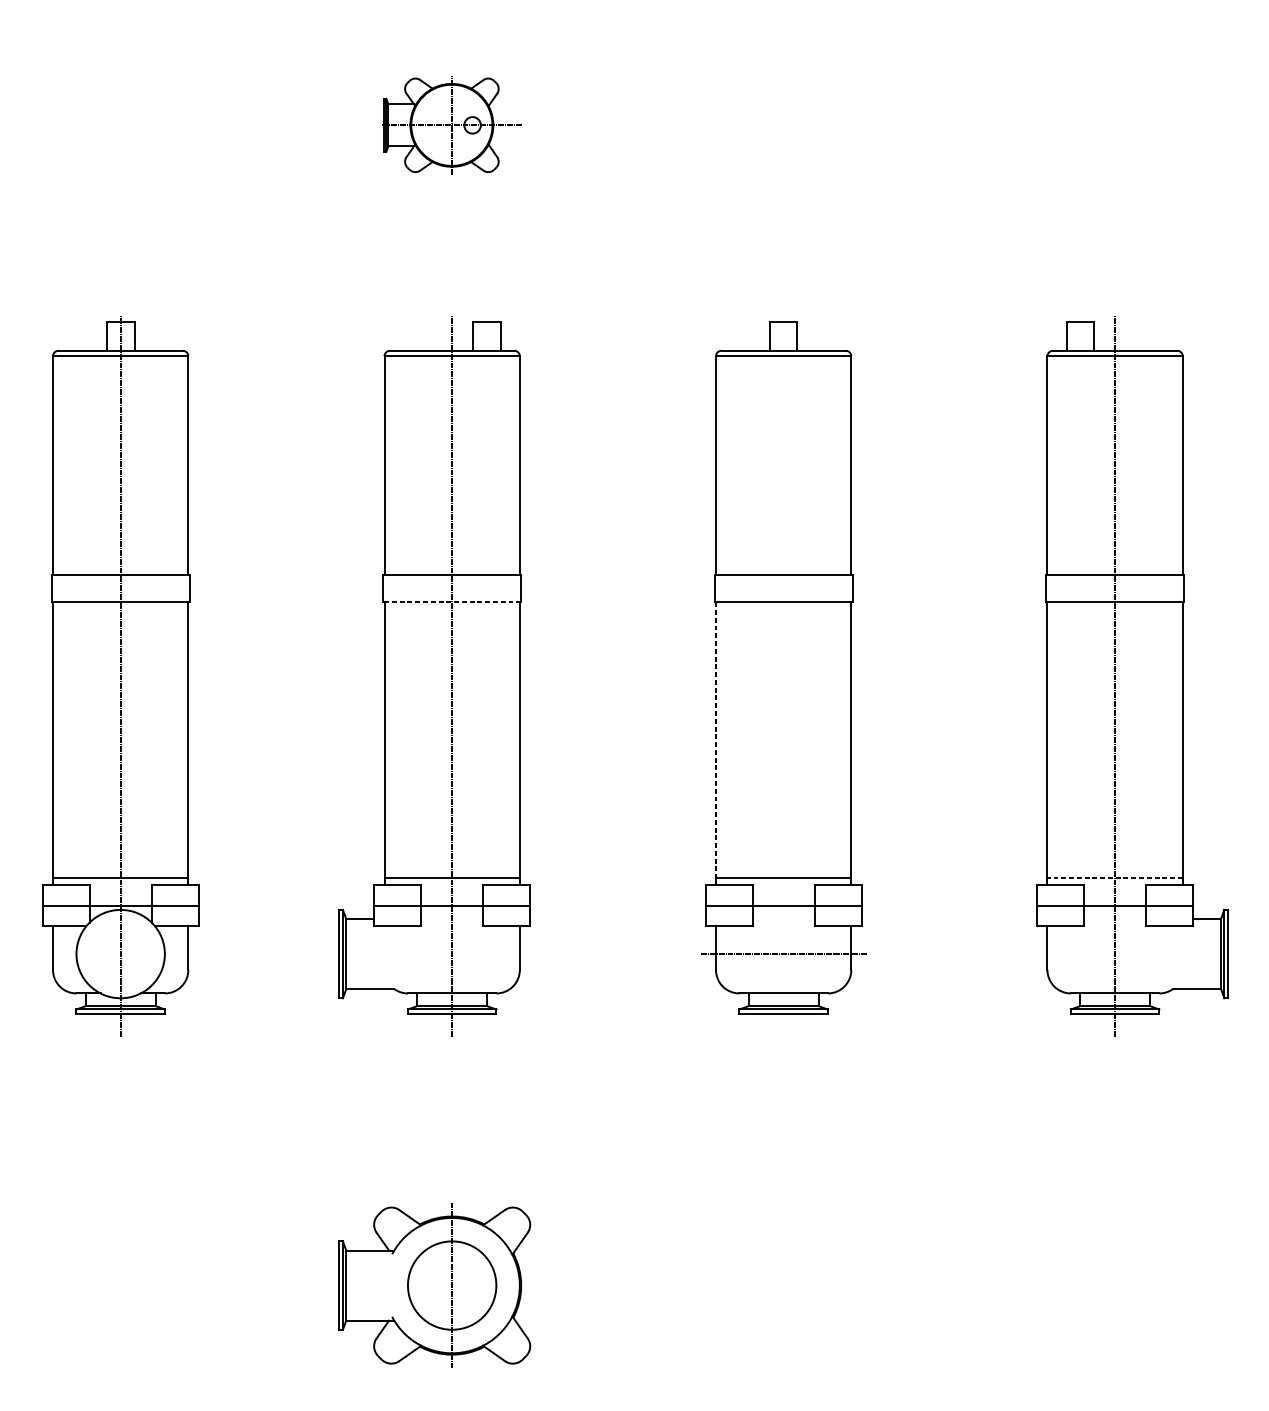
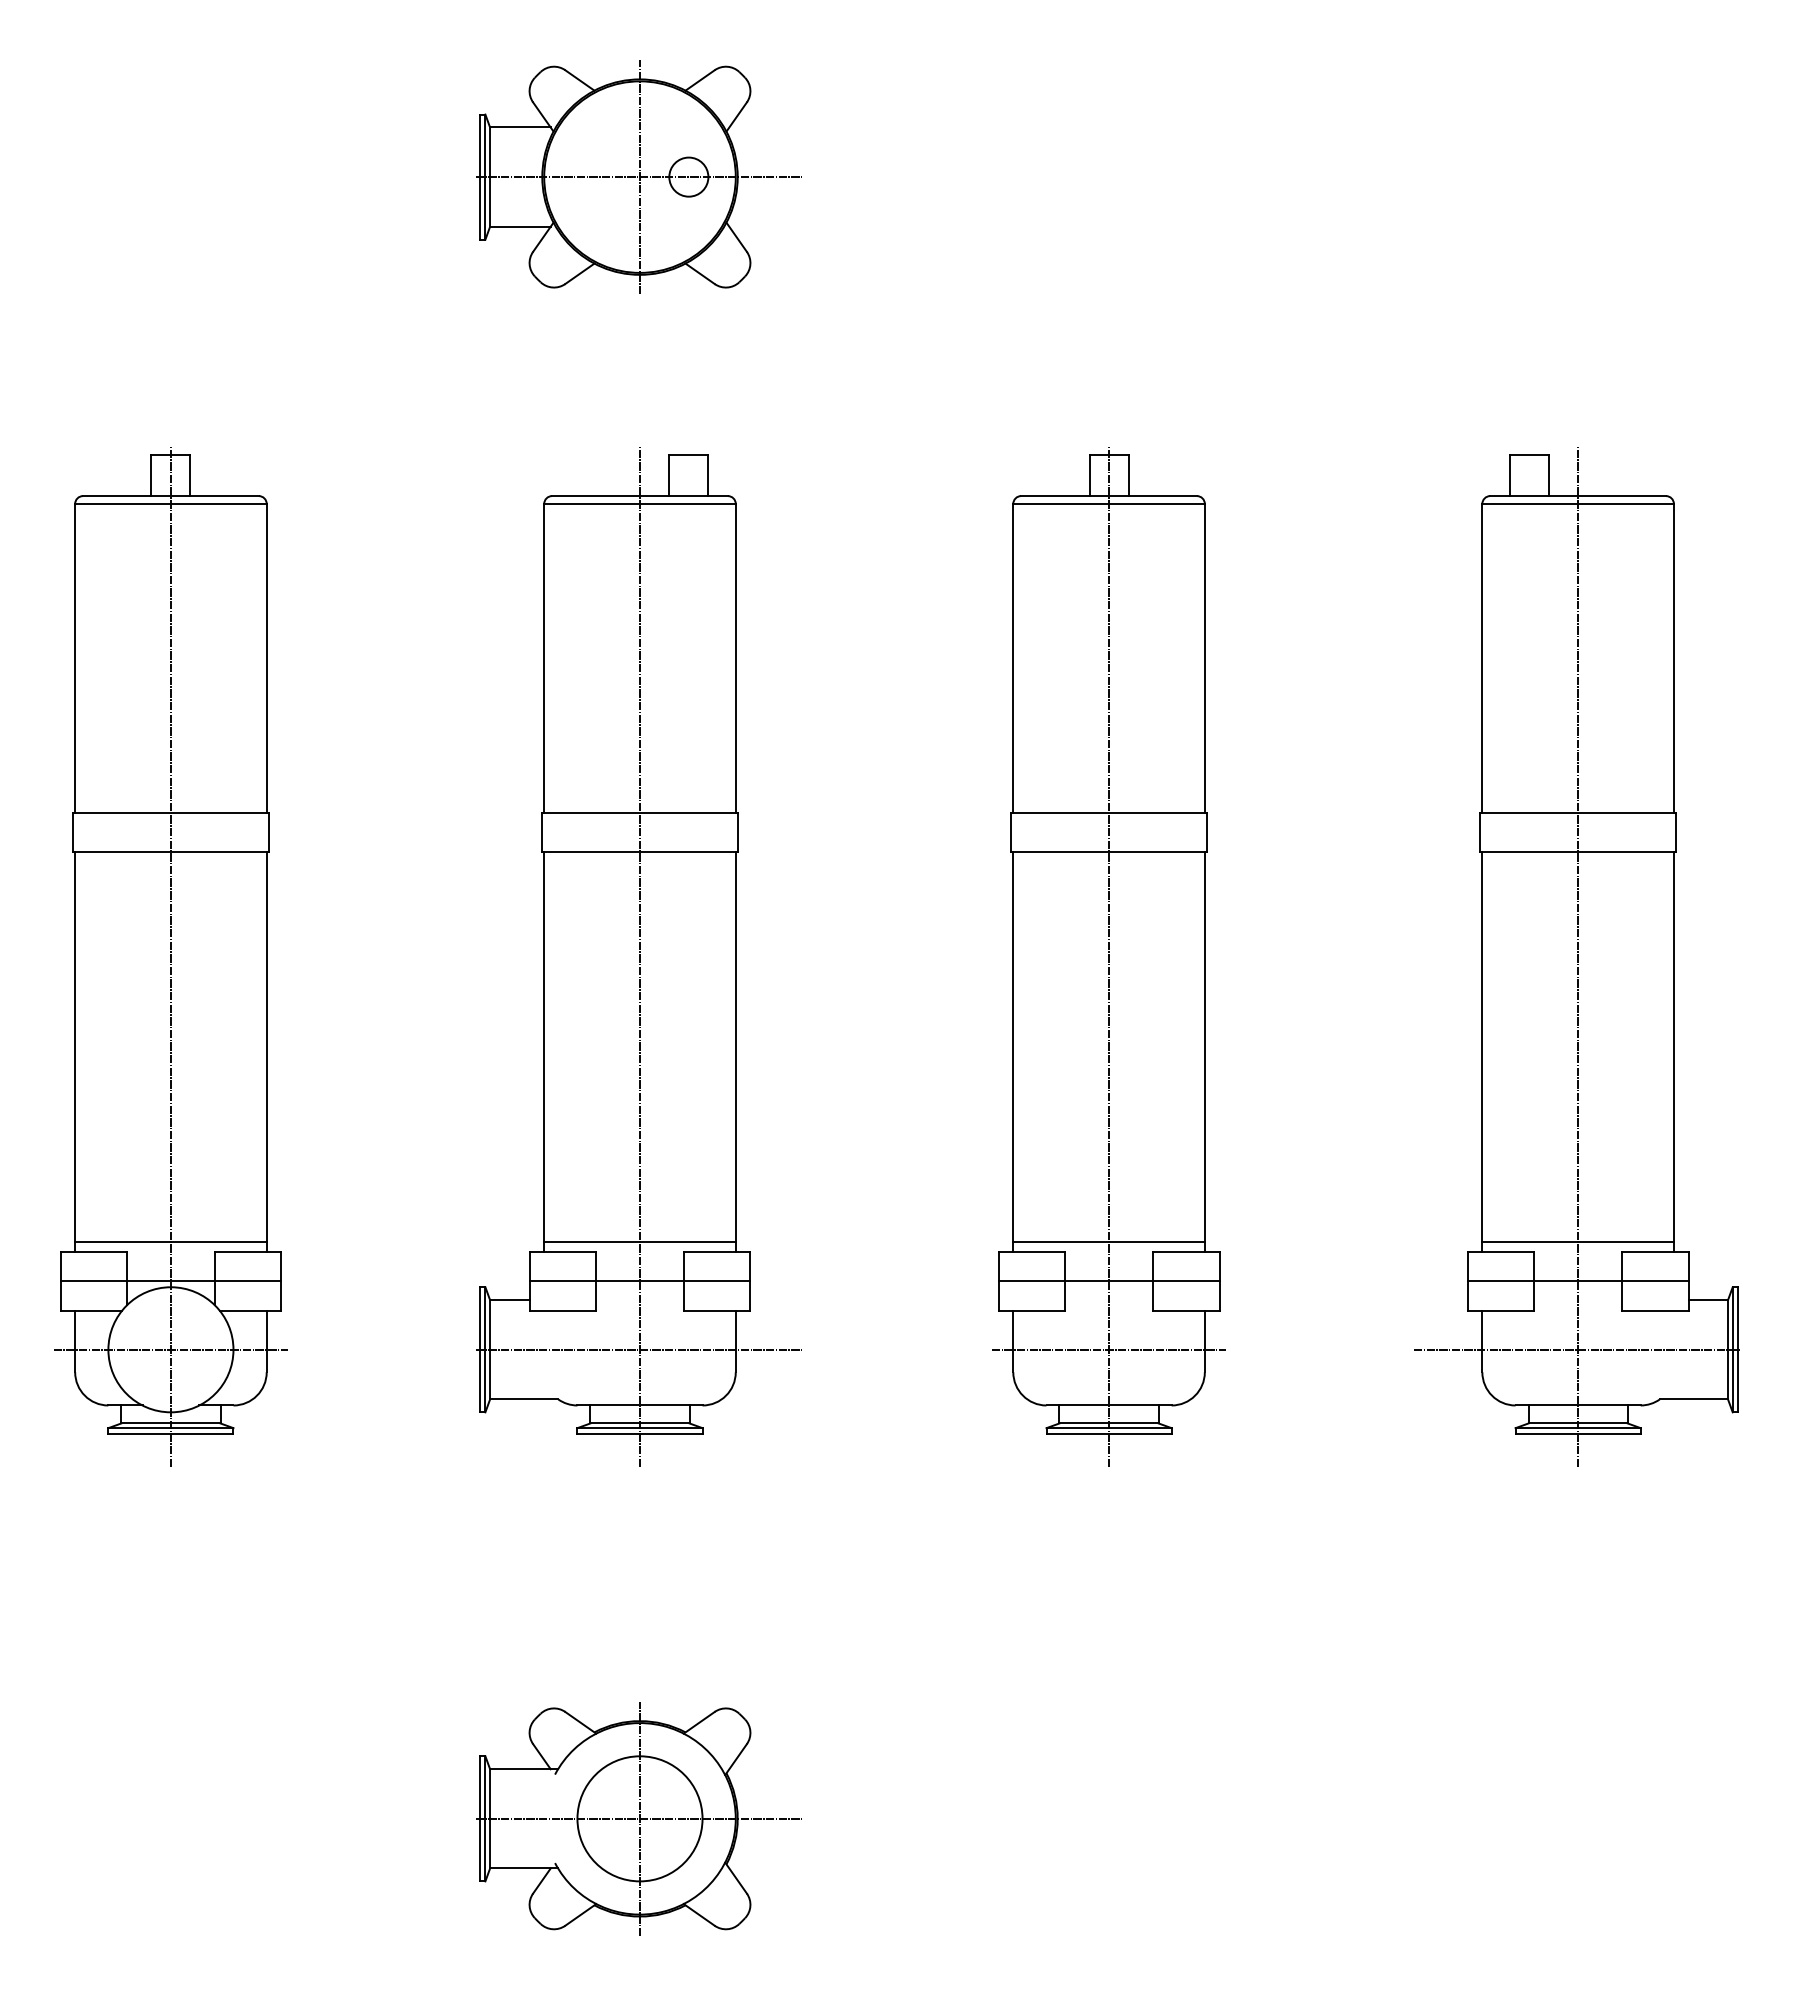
part: (451, 124) -> (638, 176), size x1.67
line: (452, 601) -> (640, 851), dashed -> solid
line: (783, 676) -> (1109, 956), added
line: (716, 740) -> (1013, 1047), dashed -> solid
line: (1115, 878) -> (1578, 1242), dashed -> solid
line: (120, 953) -> (170, 1349), added
line: (451, 953) -> (639, 1349), added
line: (1114, 953) -> (1577, 1349), added
line: (451, 1285) -> (639, 1818), added

